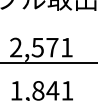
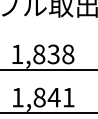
text: (41, 47) -> (42, 54), 2,571 -> 1,838

